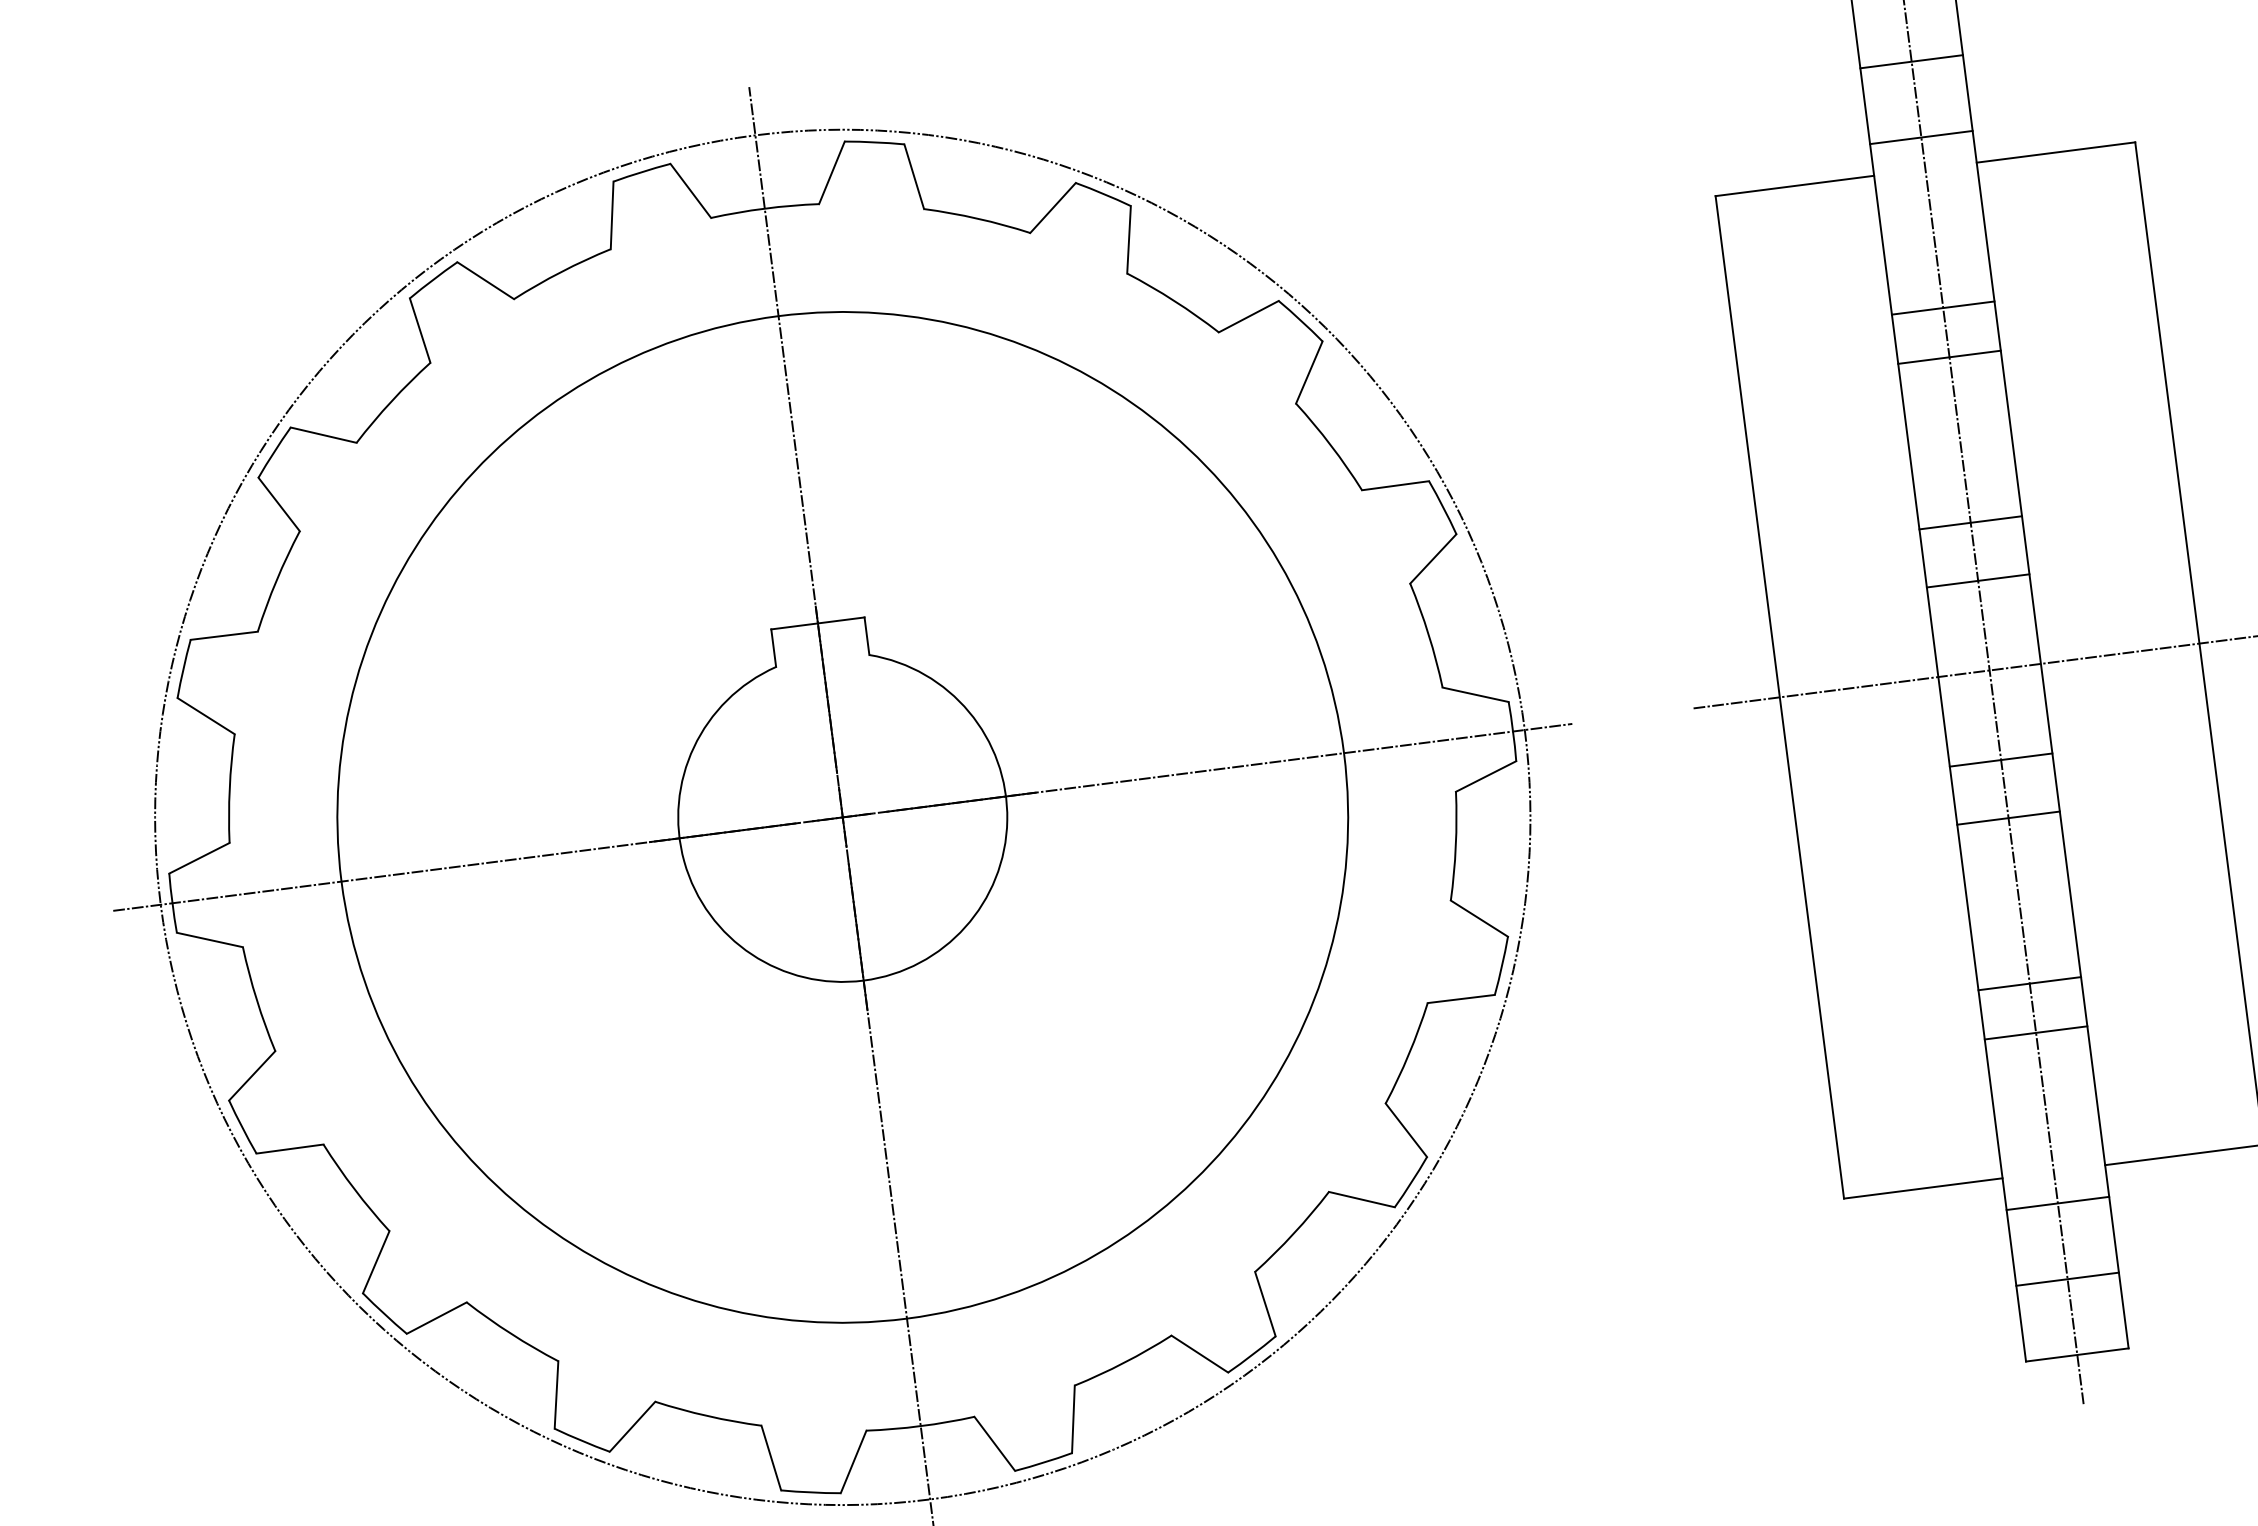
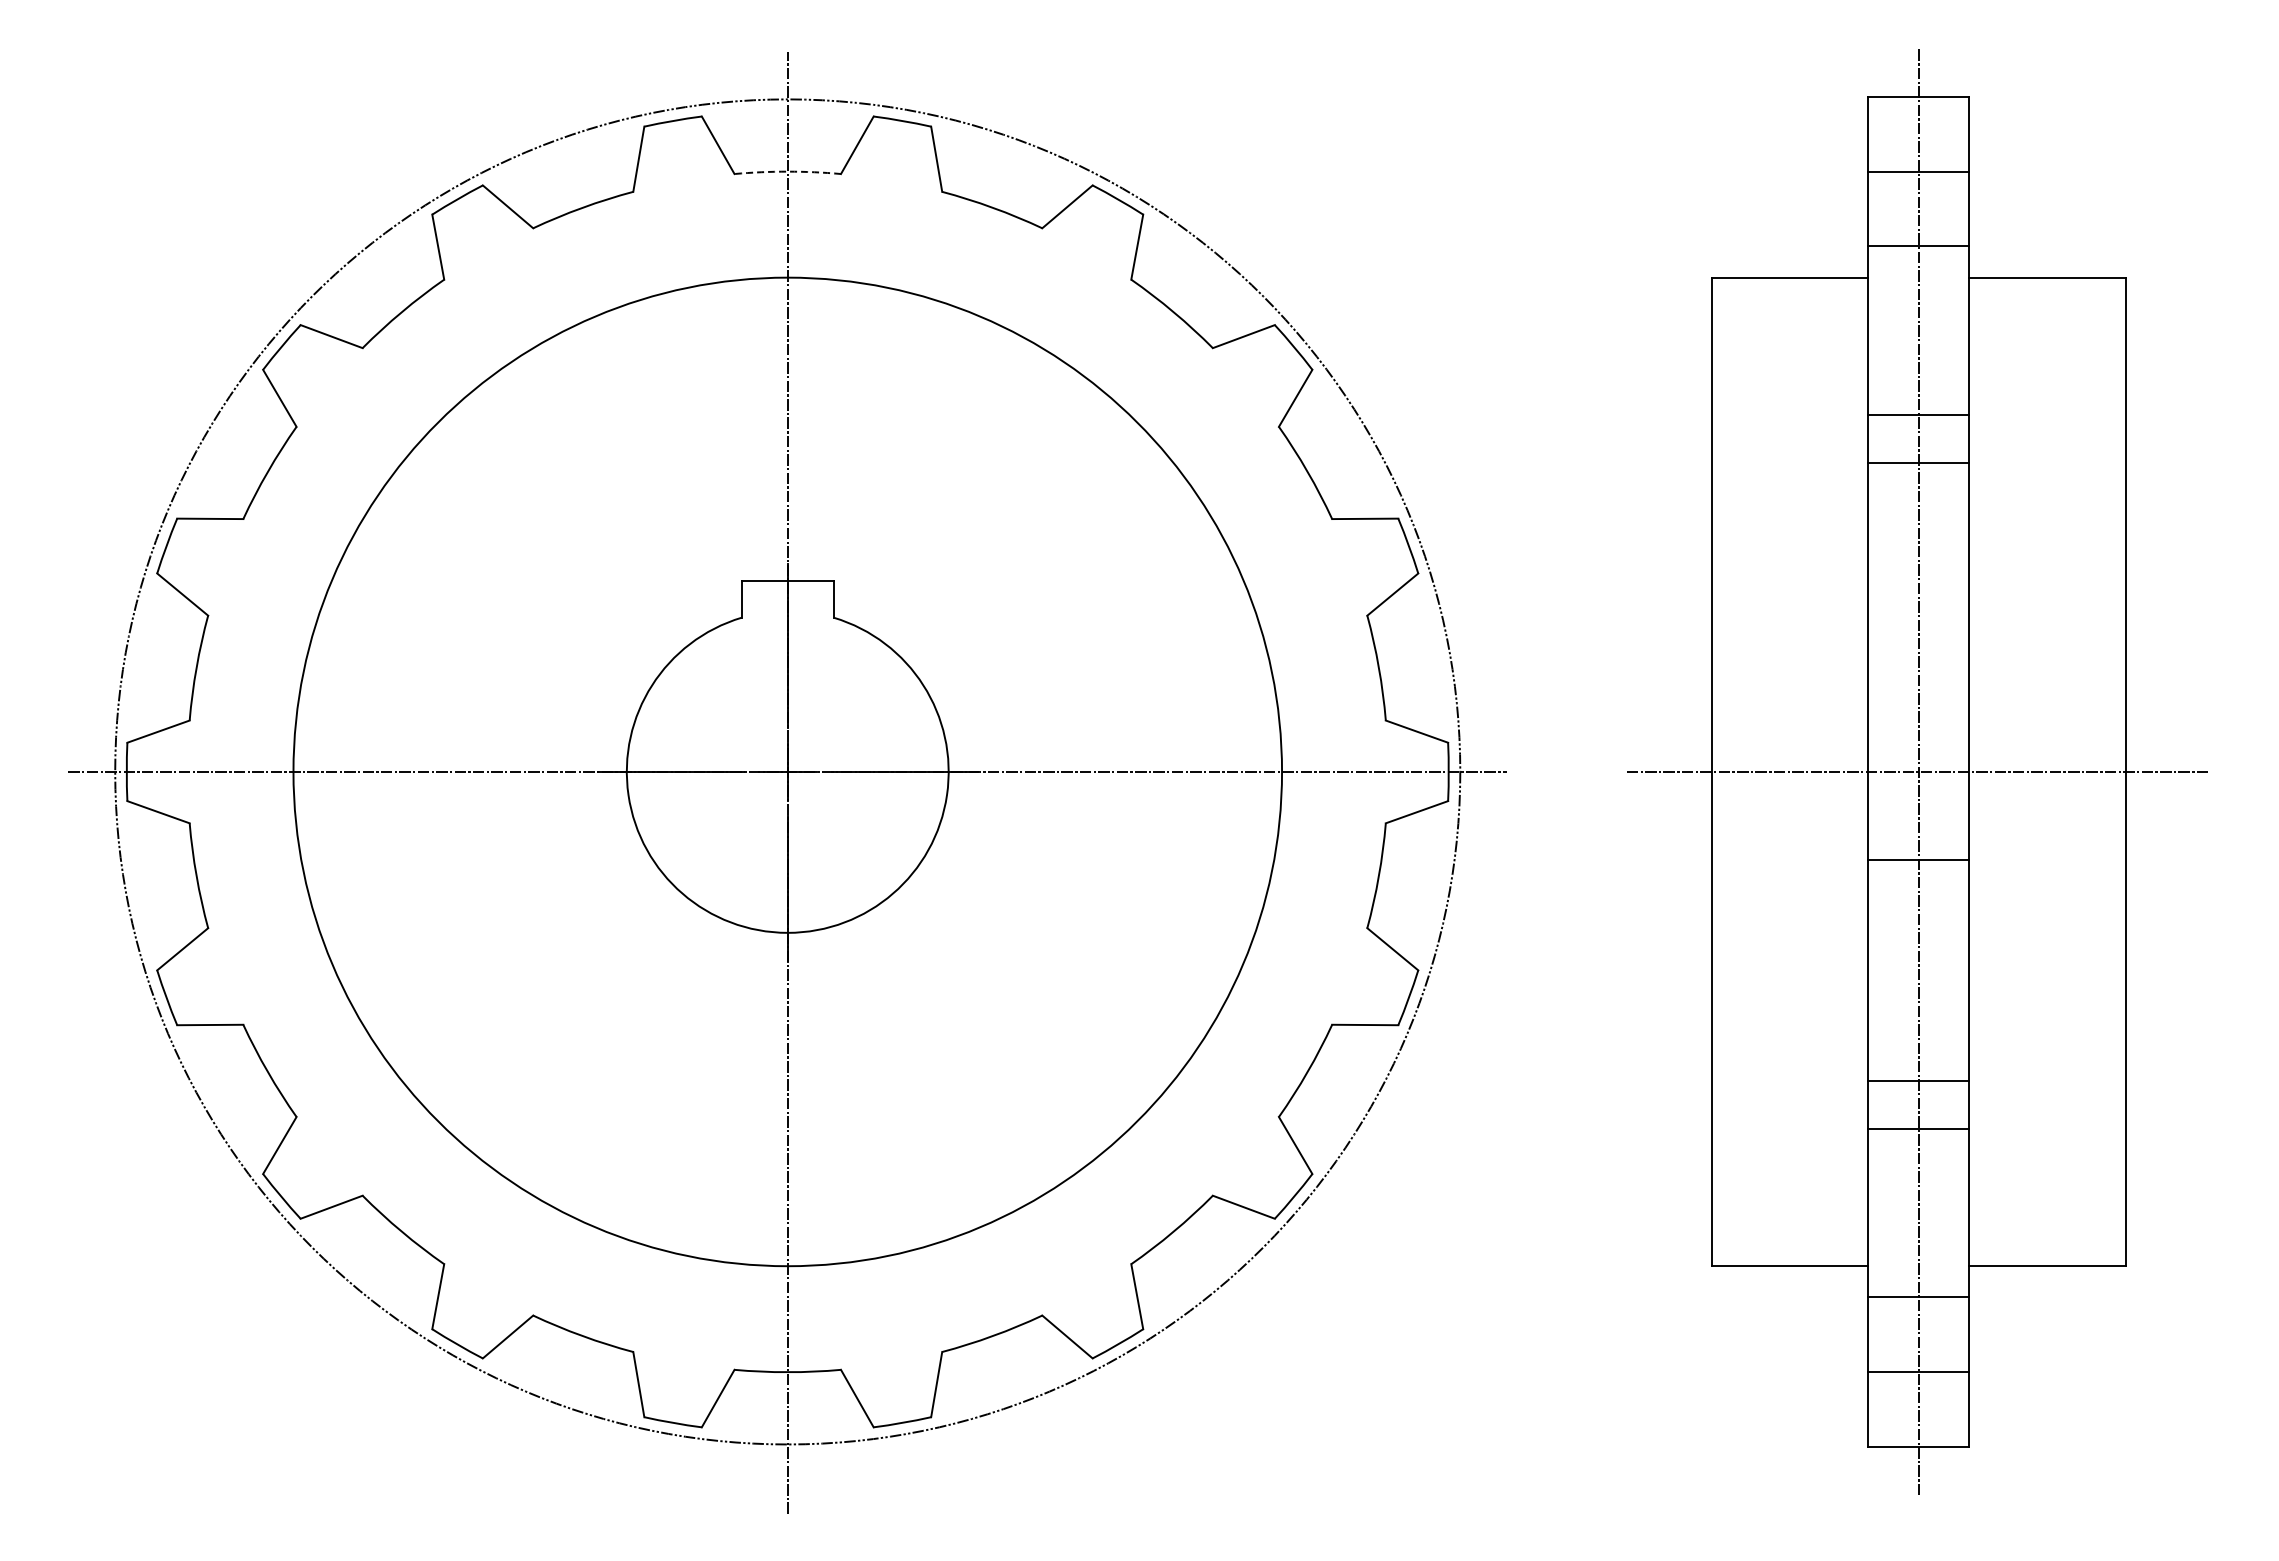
arc: (764, 208) -> (787, 171), solid -> dashed
line: (1970, 523) -> (1918, 626), removed
line: (1977, 580) -> (1918, 683), removed
line: (2008, 818) -> (1918, 917), removed

